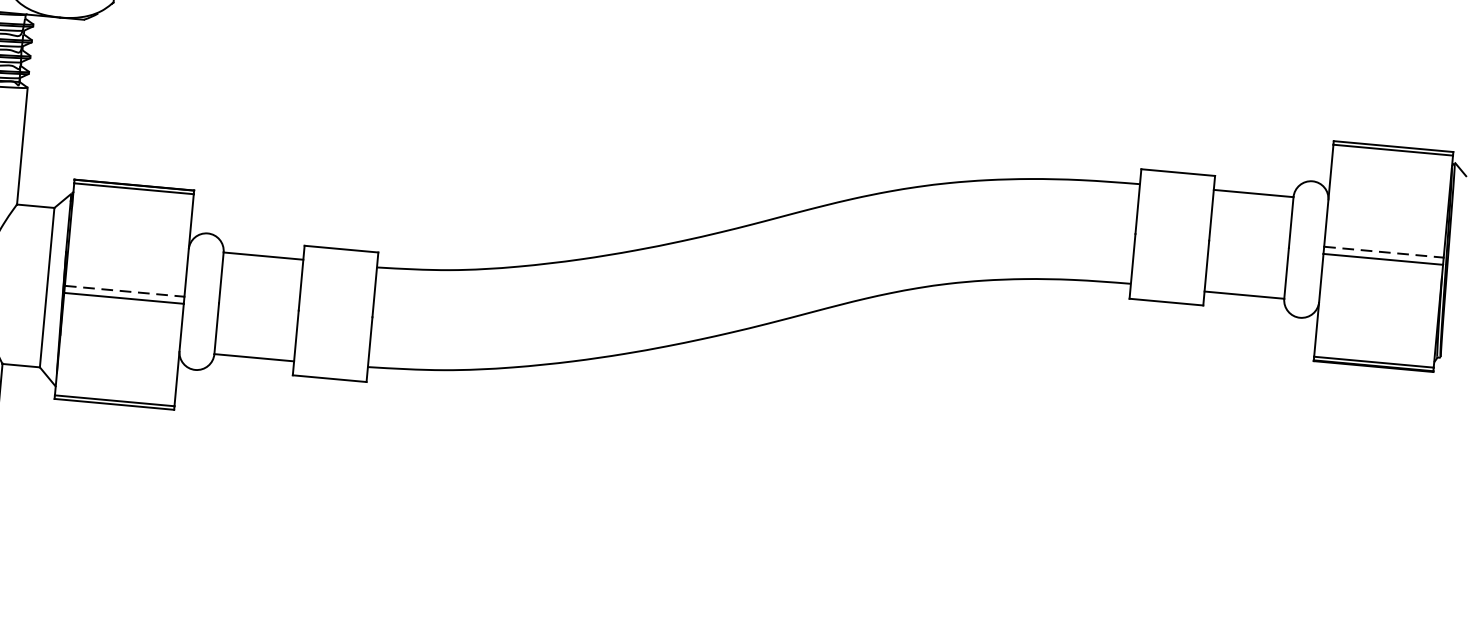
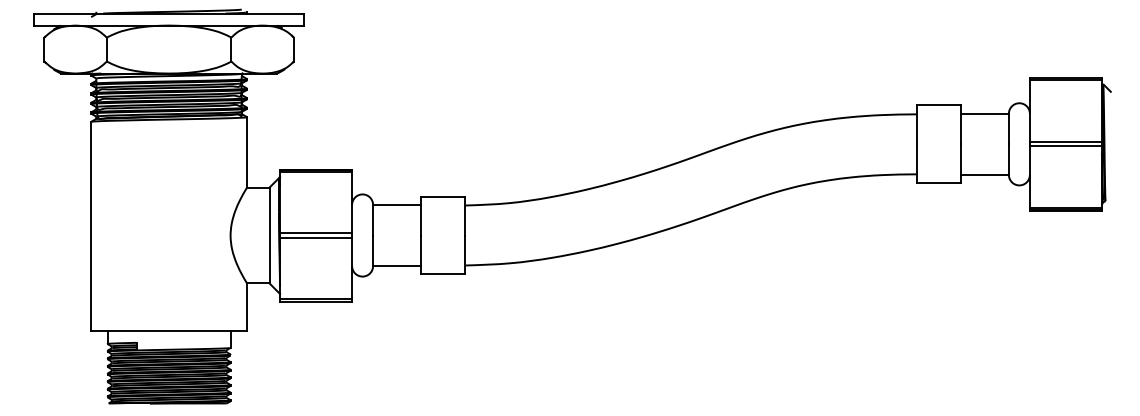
line: (1383, 251) -> (1065, 141), dashed -> solid
line: (125, 291) -> (316, 233), dashed -> solid

